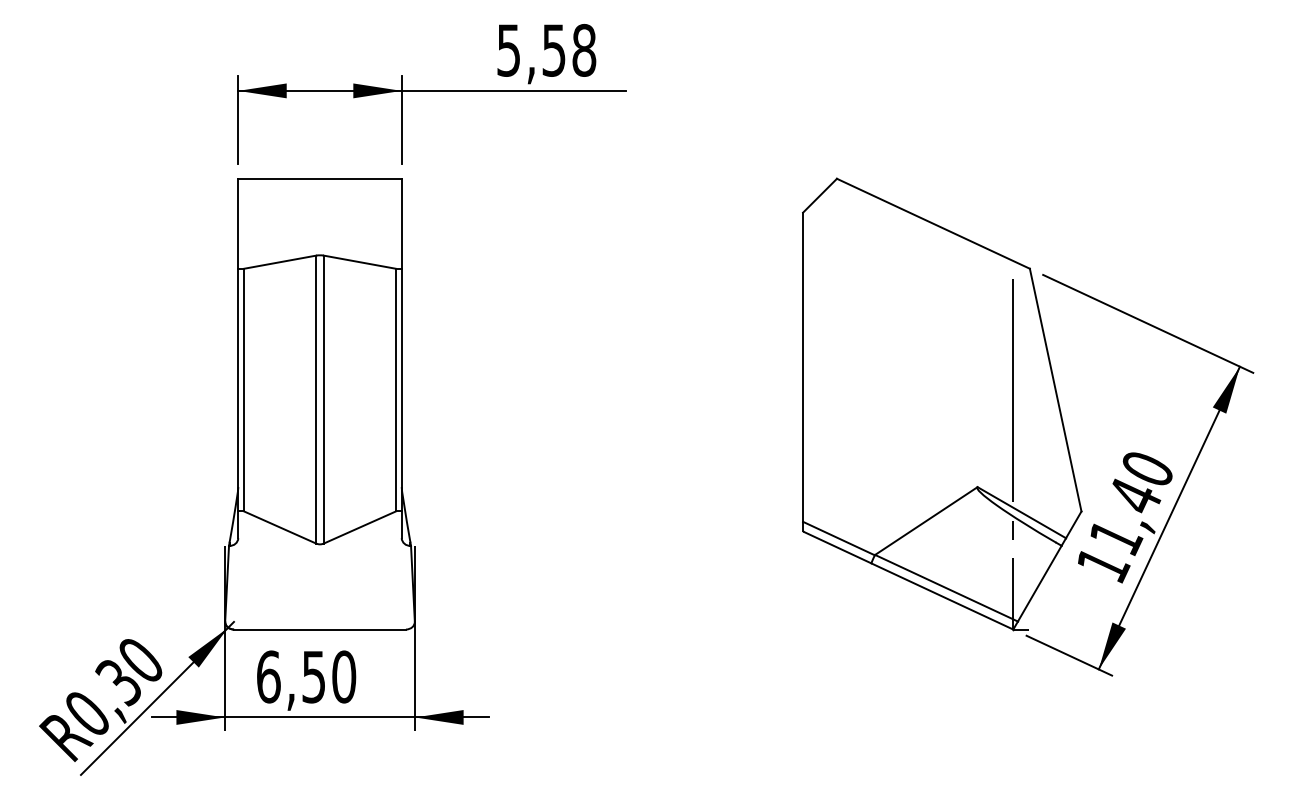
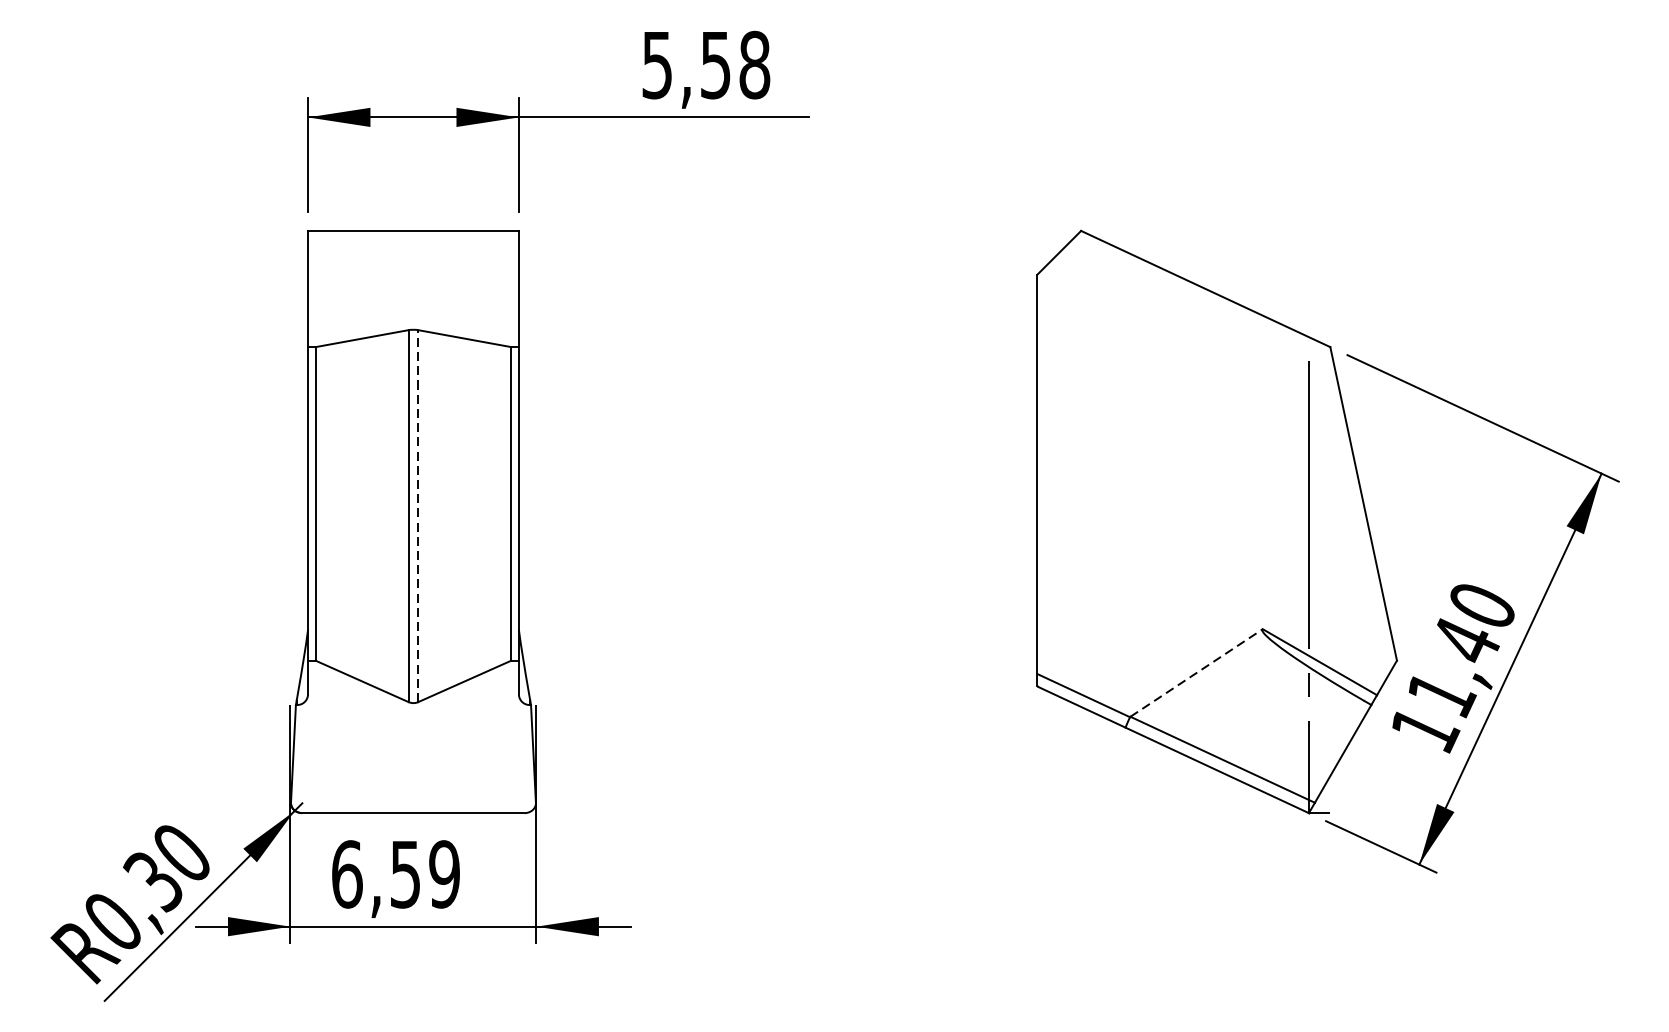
line: (323, 399) -> (417, 516), solid -> dashed
line: (926, 520) -> (1196, 672), solid -> dashed
text: (344, 676) -> (445, 873), 6,50 -> 6,59

